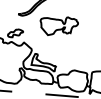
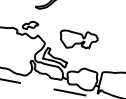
part: (58, 25) -> (78, 39), moved

